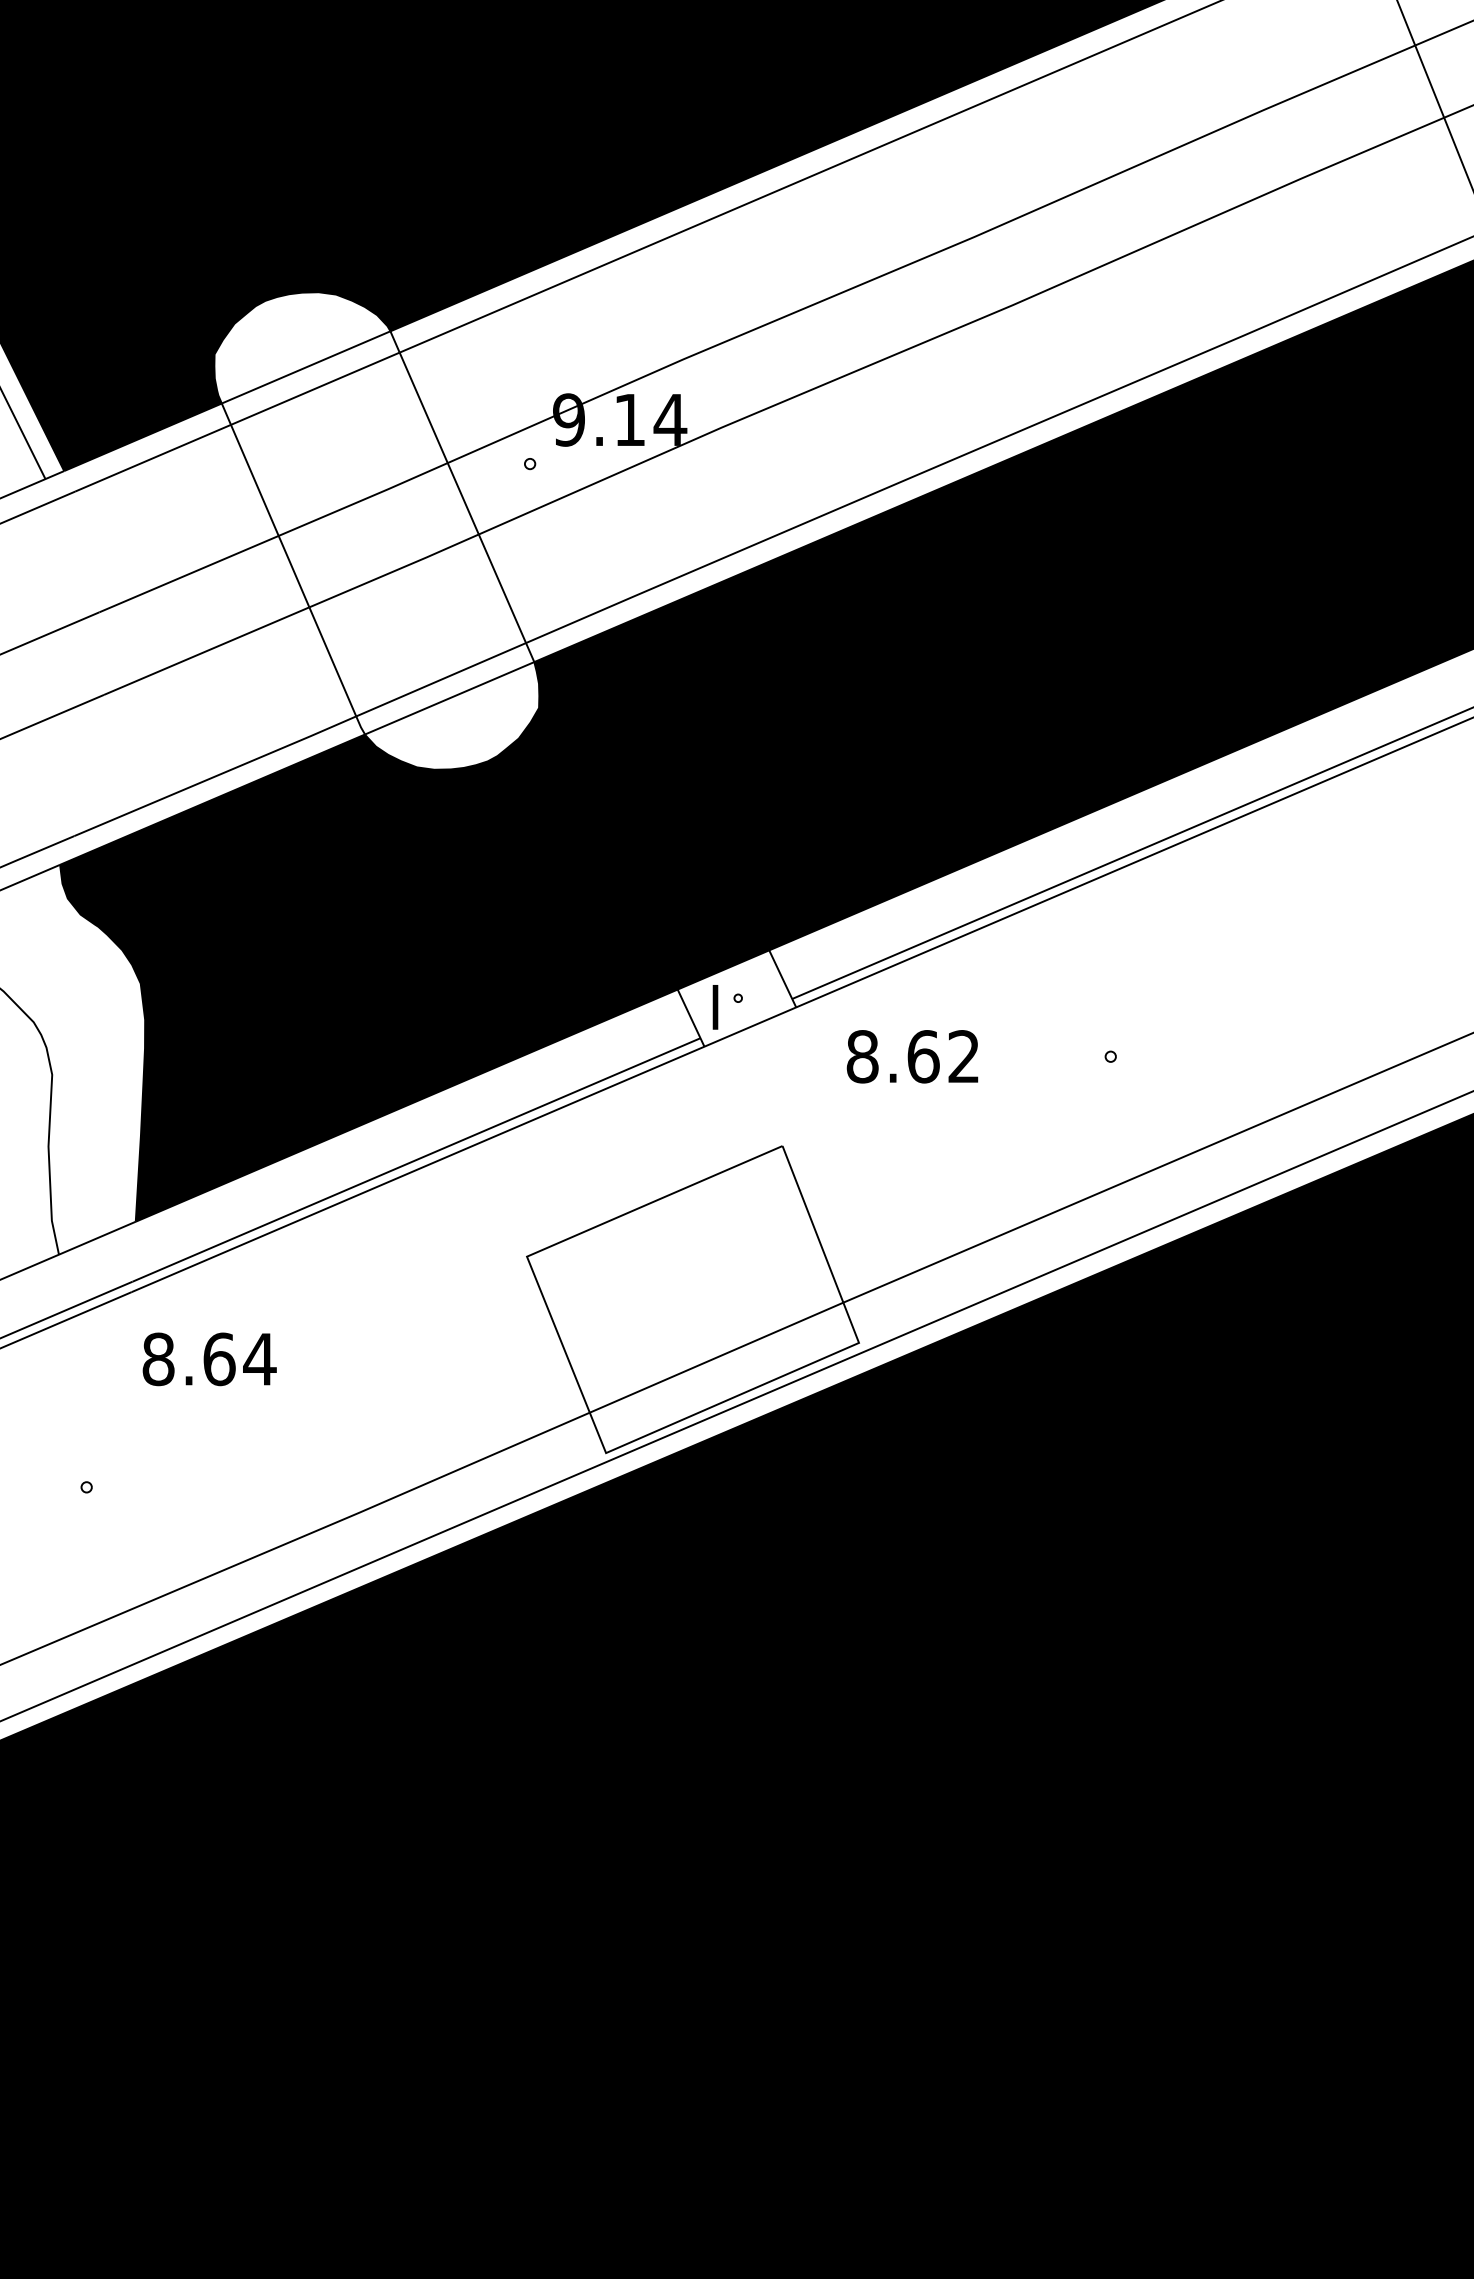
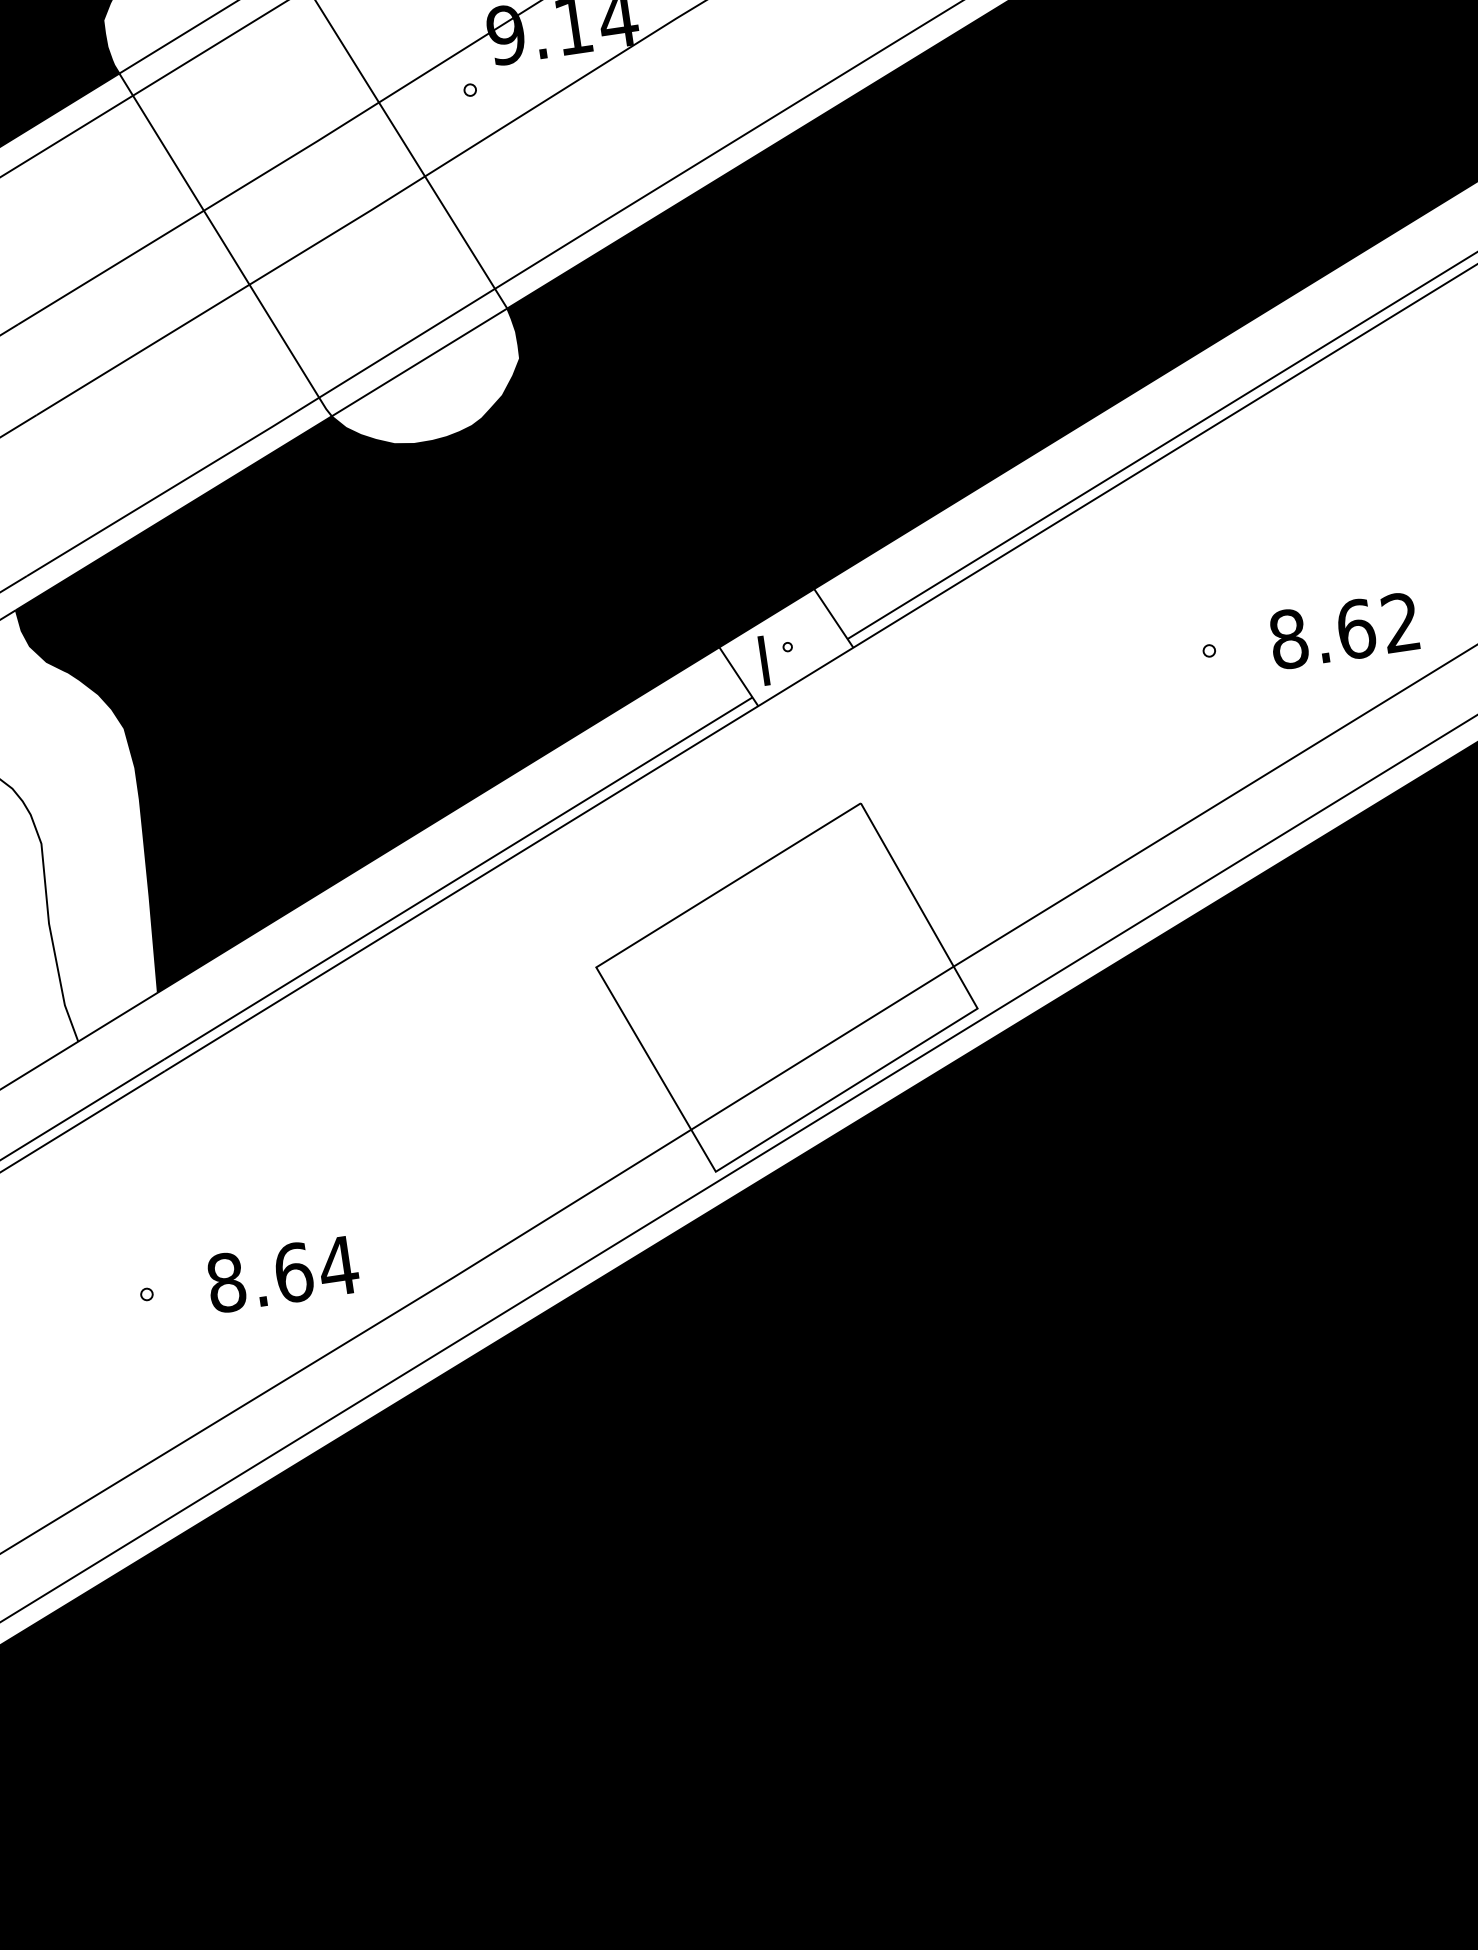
text: (912, 1056) -> (1343, 630), moved
text: (209, 1359) -> (282, 1274), moved

